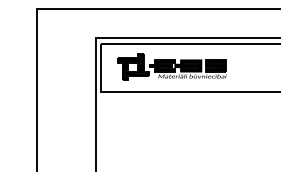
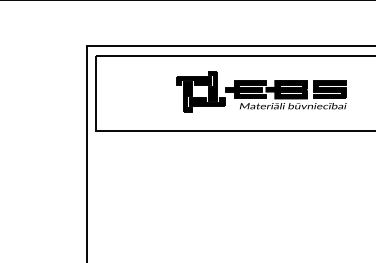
part: (171, 66) -> (260, 90), moved

